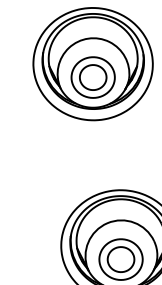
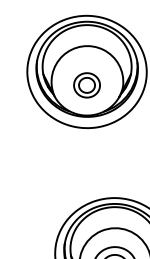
part: (92, 77) -> (86, 85), size x0.6

